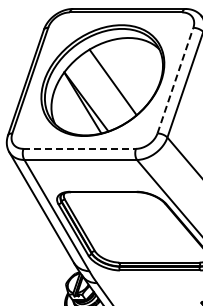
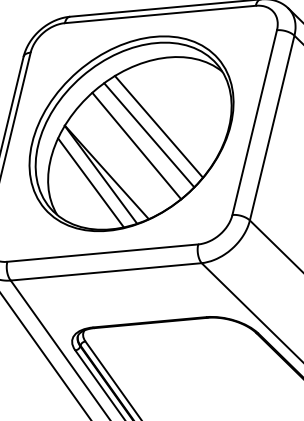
line: (119, 77) -> (159, 125), added
line: (175, 80) -> (254, 122), dashed -> solid
line: (105, 87) -> (137, 145), added
line: (76, 106) -> (90, 181), added
line: (80, 148) -> (104, 252), dashed -> solid

